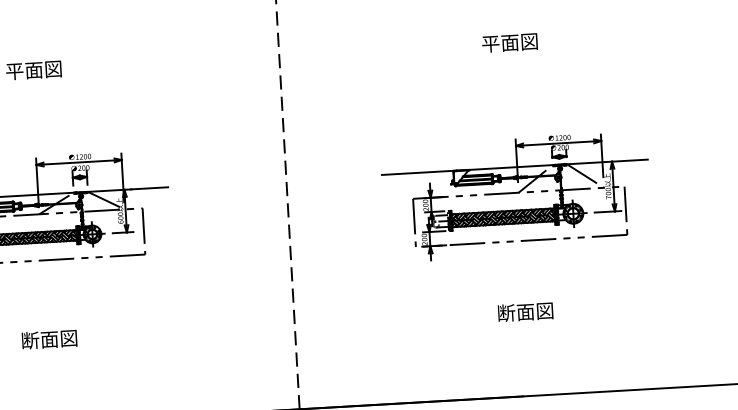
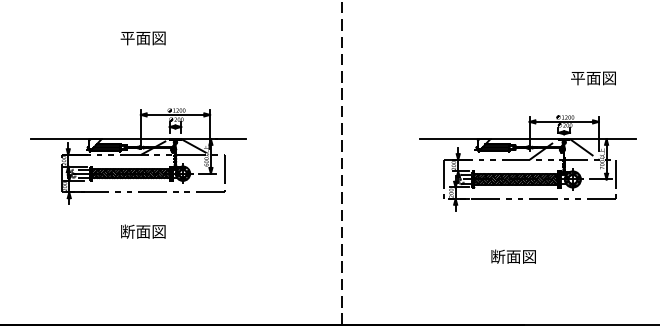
text: (509, 43) -> (593, 78), moved
text: (525, 311) -> (513, 256), moved
text: (49, 339) -> (143, 231), moved

